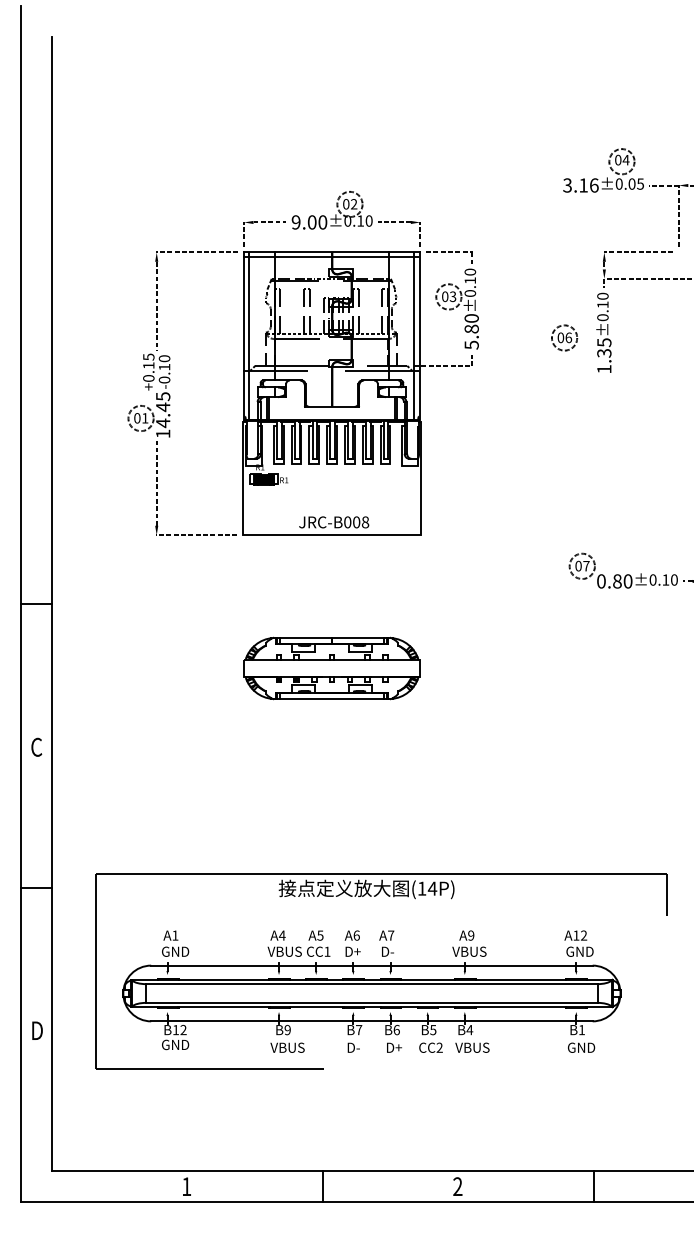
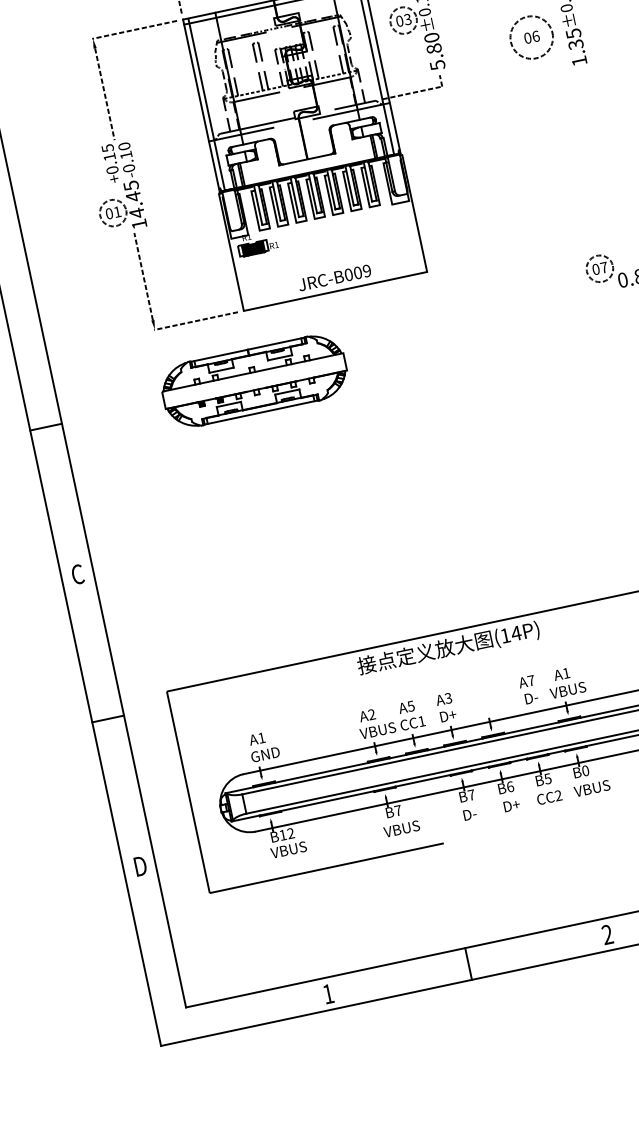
circle: (564, 337) -> (531, 37), size x1.6
text: (365, 522) -> (367, 271), JRC-B008 -> JRC-B009
part: (331, 668) -> (253, 381), moved
text: (281, 935) -> (371, 714), A4 -> A2
text: (356, 935) -> (448, 698), A6 -> A3
text: (471, 935) -> (566, 673), A9 -> A1
text: (386, 943) -> (528, 689), moved
text: (287, 1029) -> (397, 810), B9 -> B7
text: (469, 1030) -> (585, 771), B4 -> B0
text: (178, 1044) -> (288, 849), GND -> VBUS

